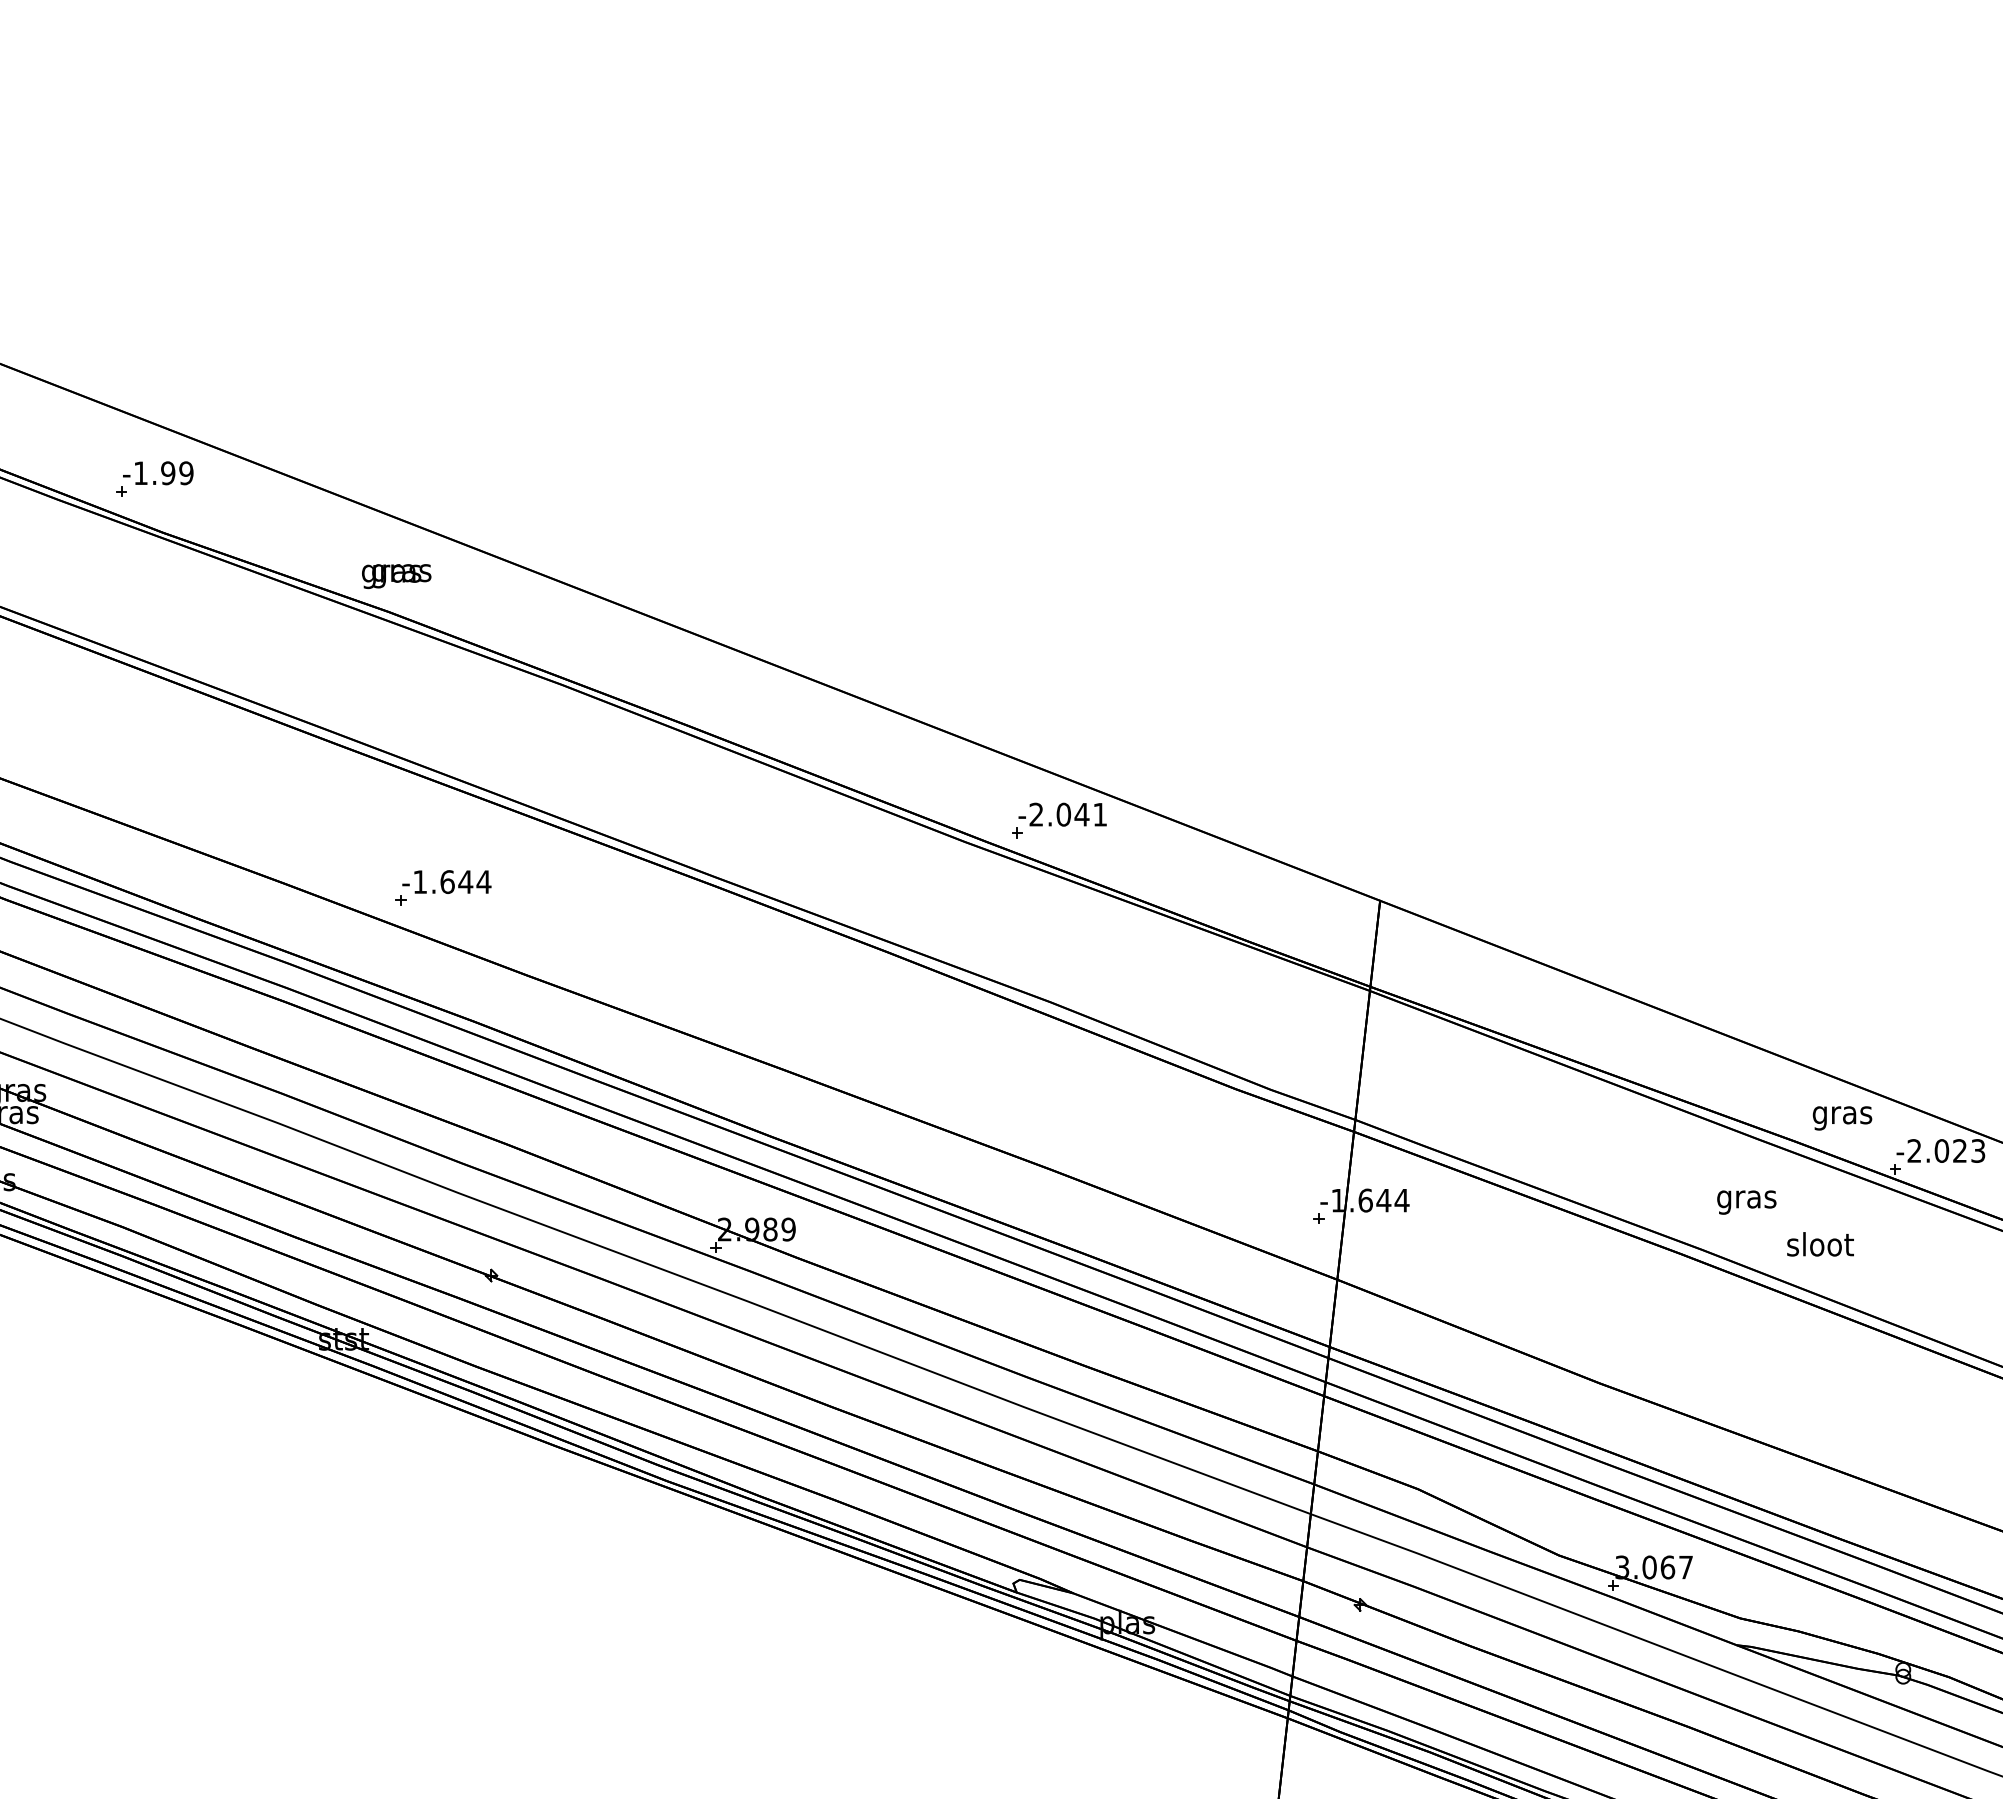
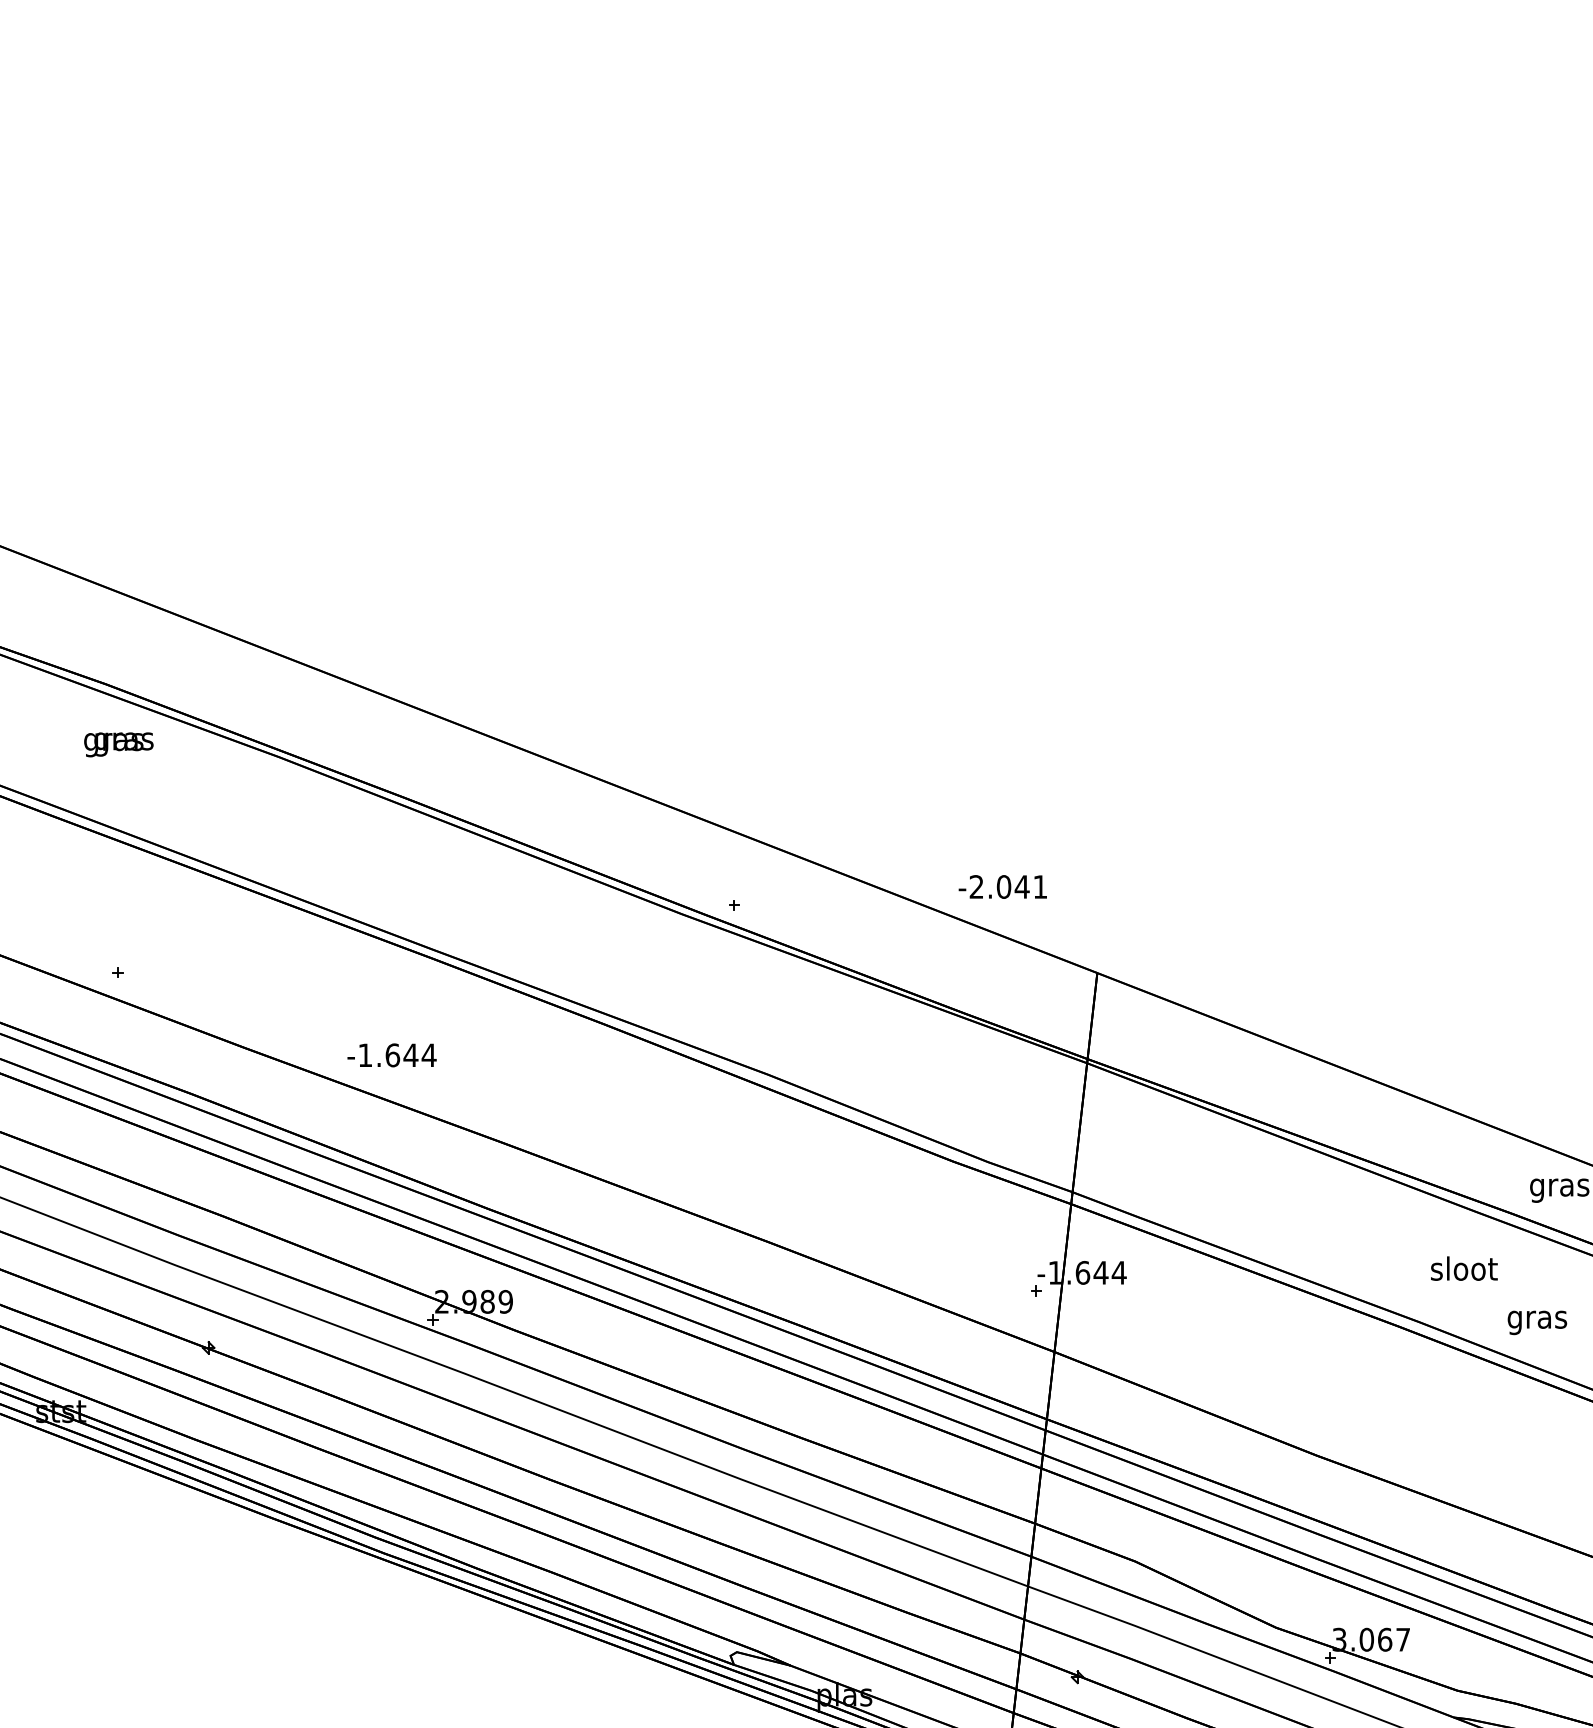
text: (396, 576) -> (118, 744), moved
text: (1062, 814) -> (1002, 886), moved
text: (446, 881) -> (391, 1054), moved
text: (1746, 1199) -> (1463, 1271), gras -> sloot
text: (1820, 1247) -> (1537, 1319), sloot -> gras

